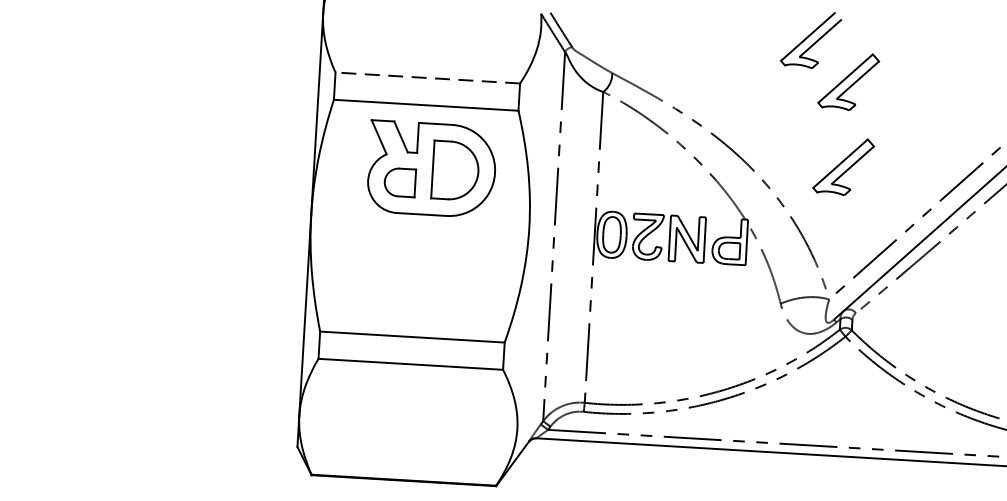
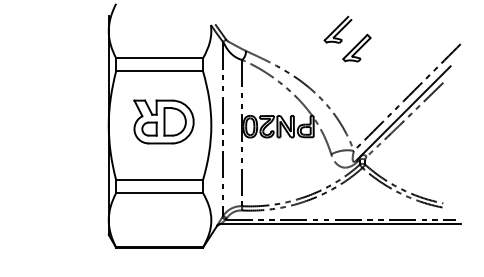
line: (427, 78) -> (159, 58), dashed -> solid
part: (842, 164) -> (356, 87), removed
part: (430, 168) -> (163, 121), moved

